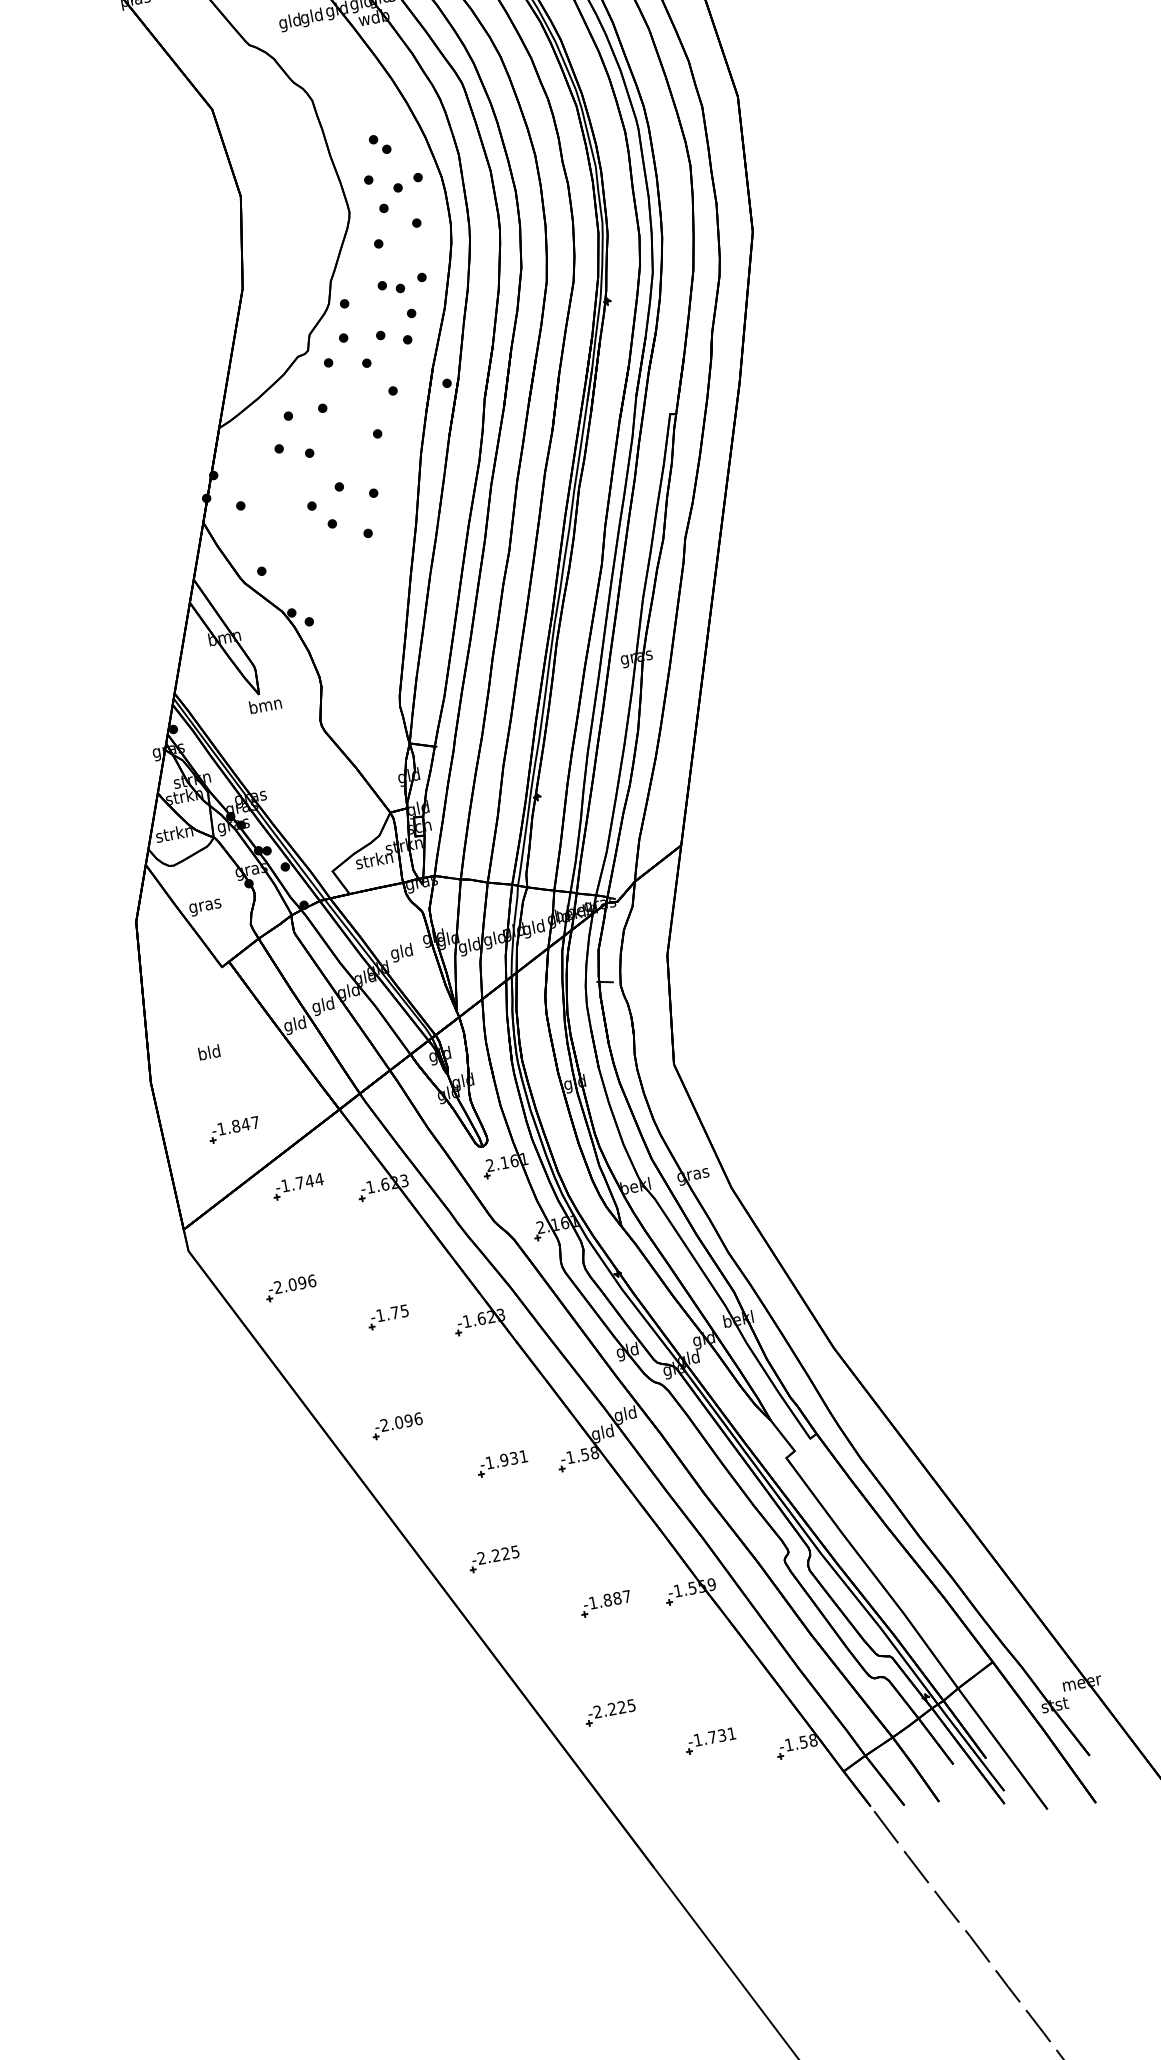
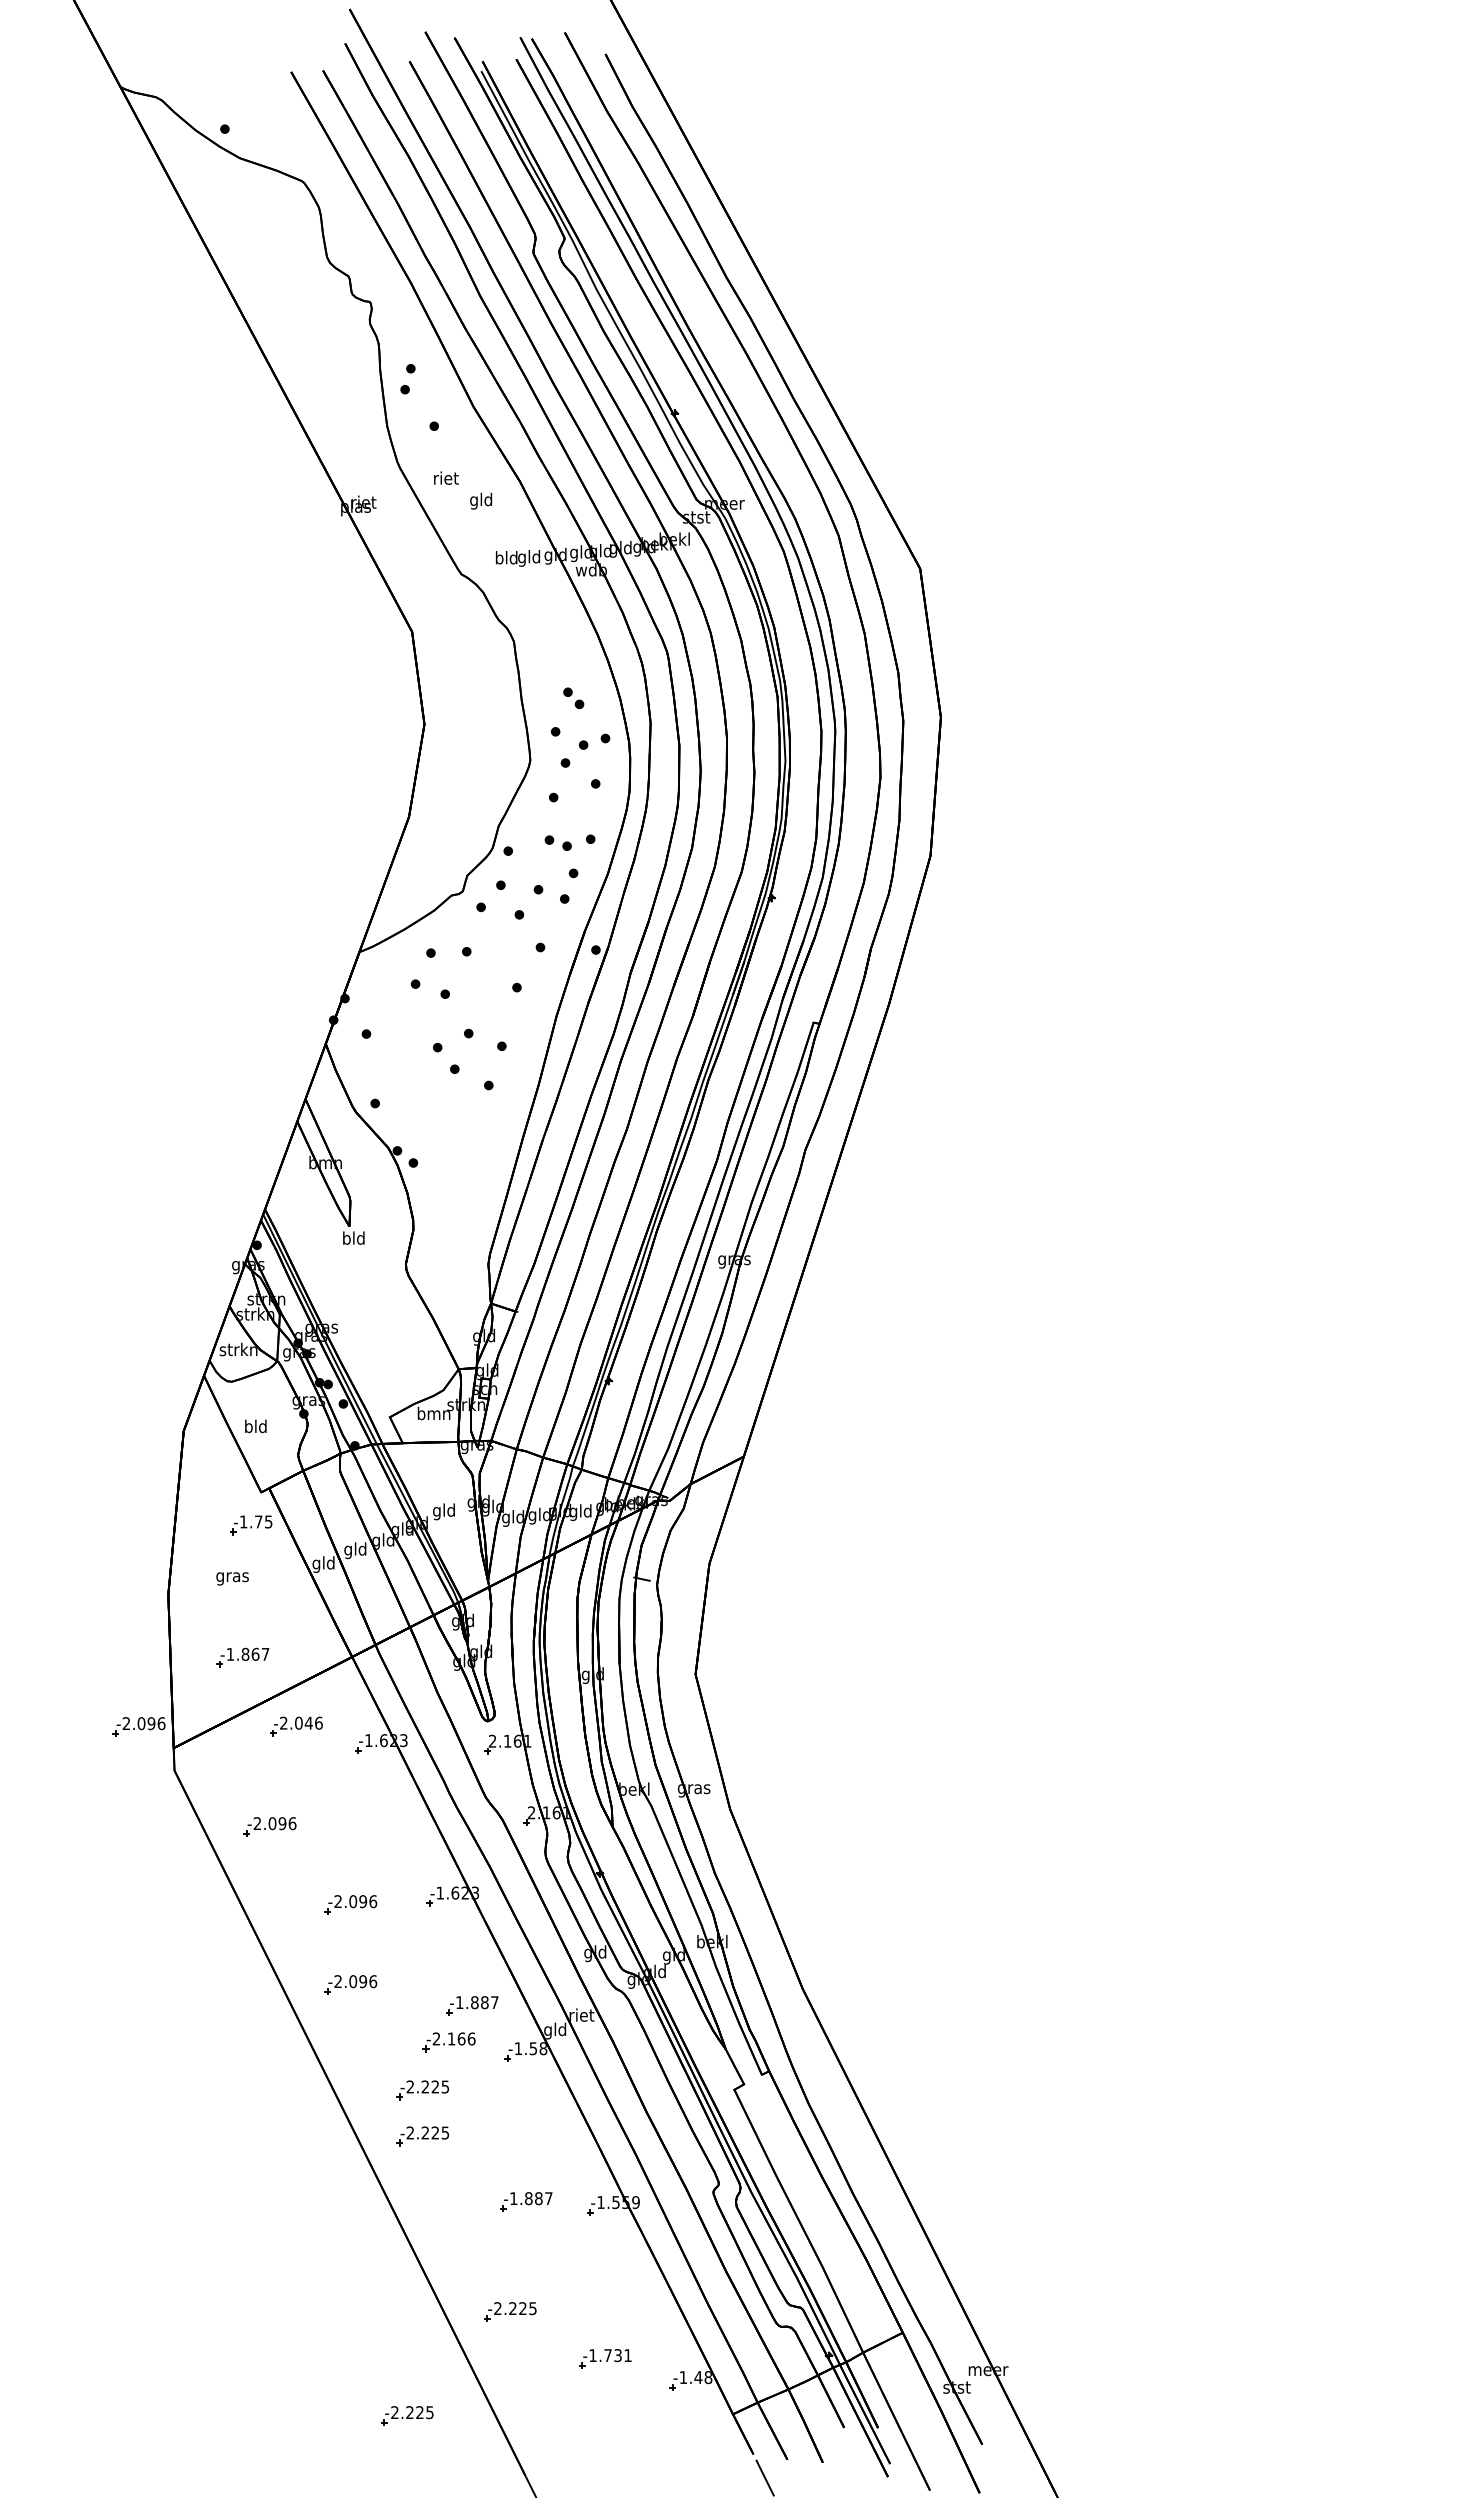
text: (283, 23) -> (499, 559), gld -> bld
text: (265, 704) -> (353, 1237), bmn -> bld
text: (373, 859) -> (433, 1413), strkn -> bmn
text: (204, 905) -> (255, 1427), gras -> bld
text: (209, 1053) -> (232, 1576), bld -> gras
text: (245, 1123) -> (255, 1653), -1.847 -> -1.867
text: (302, 1181) -> (301, 1722), -1.744 -> -2.046
part: (145, 1215) -> (138, 1726), added
part: (388, 1317) -> (251, 1525), moved
part: (382, 1348) -> (350, 1904), added
text: (625, 1414) -> (581, 2016), gld -> riet
part: (518, 1424) -> (472, 2005), added
text: (506, 1459) -> (453, 2038), -1.931 -> -2.166
part: (485, 1515) -> (422, 2090), added
text: (803, 1742) -> (698, 2377), -1.58 -> -1.48
part: (529, 1831) -> (407, 2415), added

